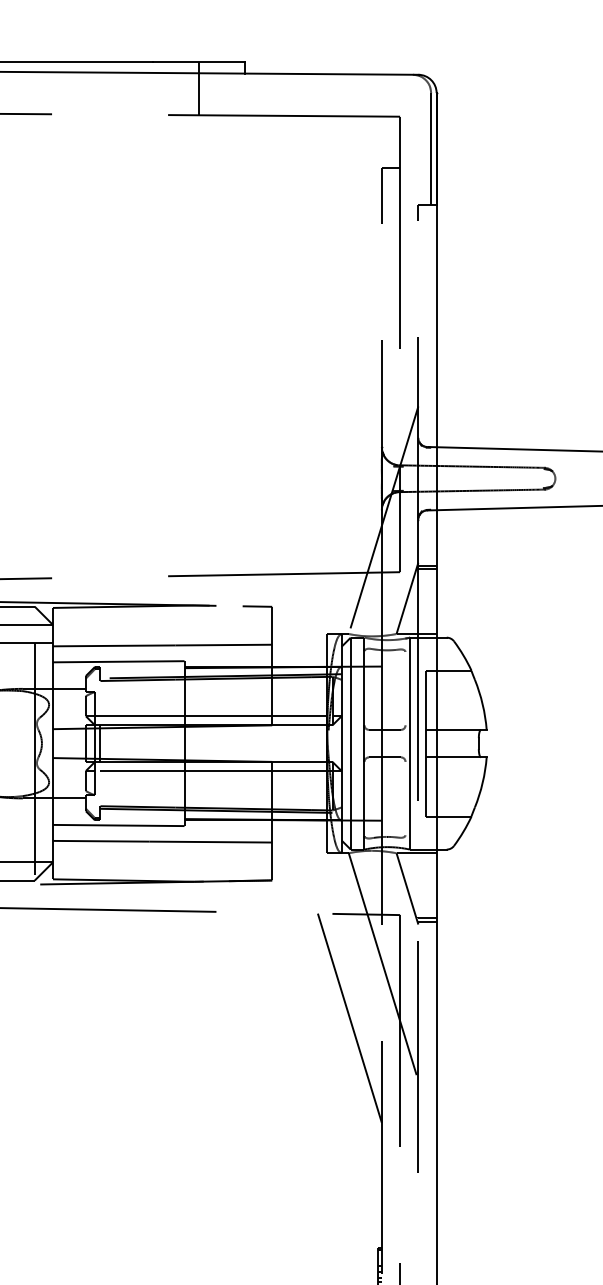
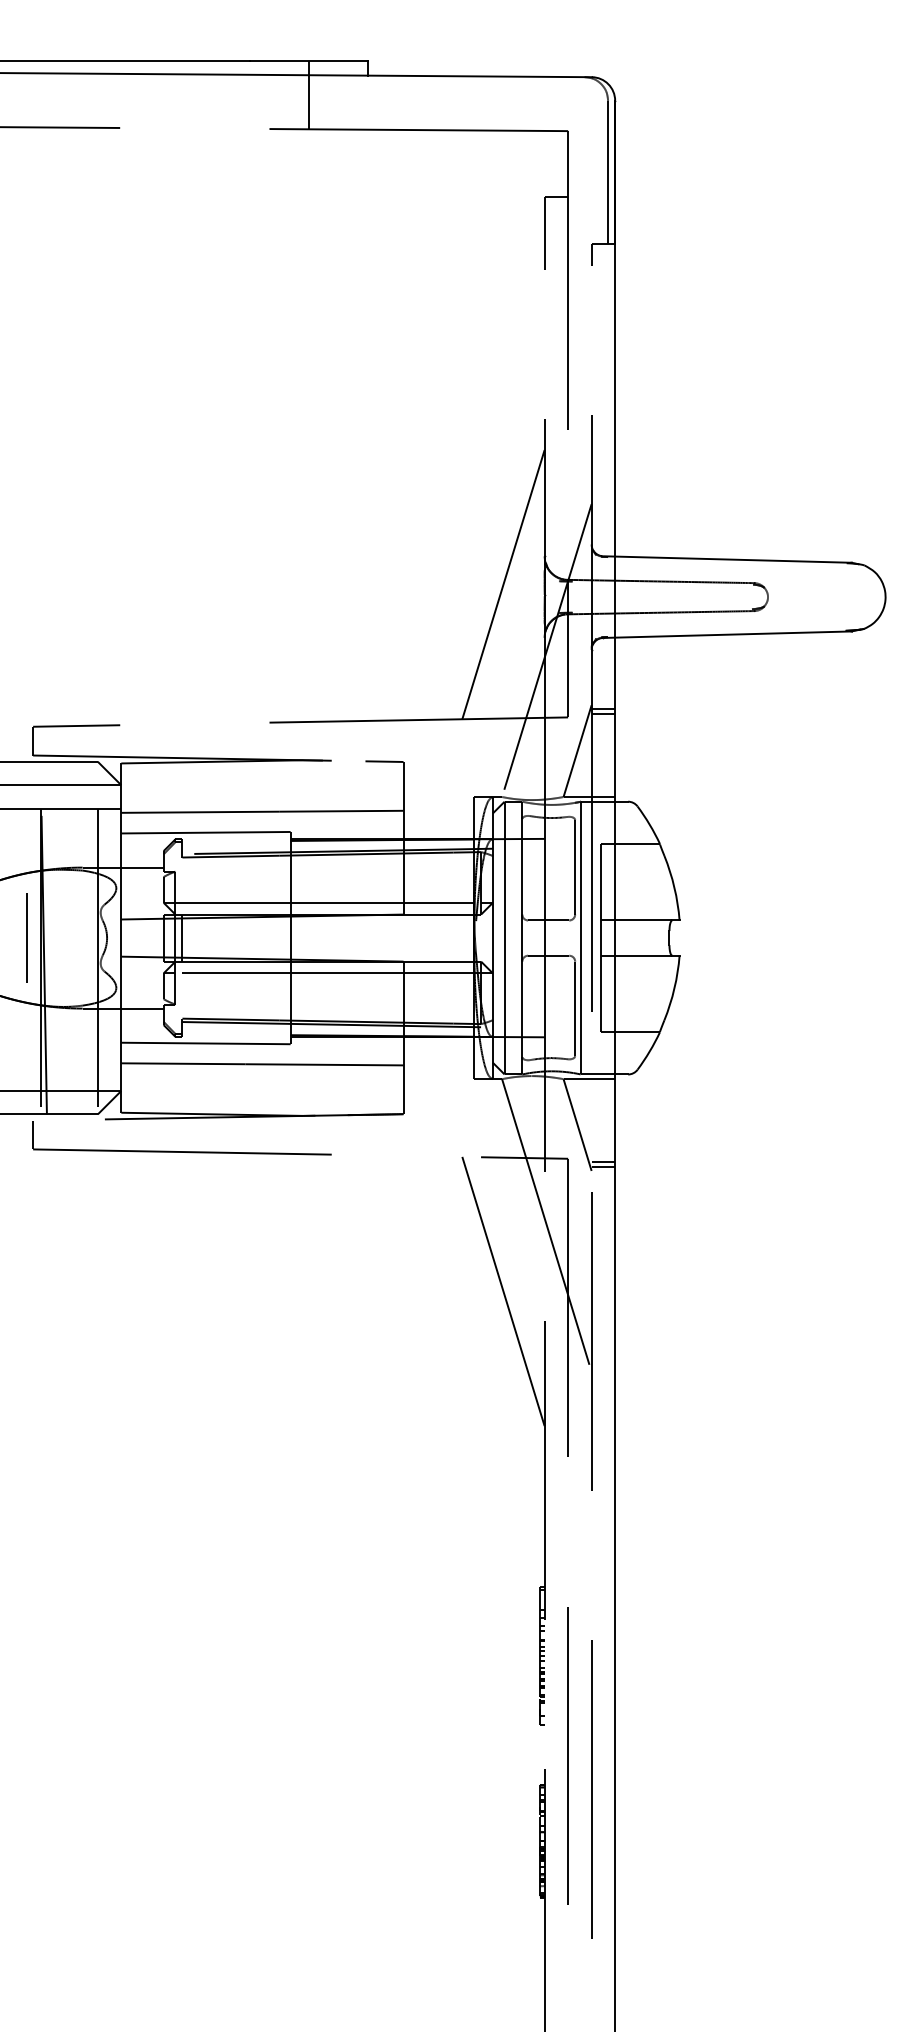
line: (349, 468) -> (503, 584), added
line: (405, 688) -> (575, 867), added
line: (405, 798) -> (575, 1008), added

